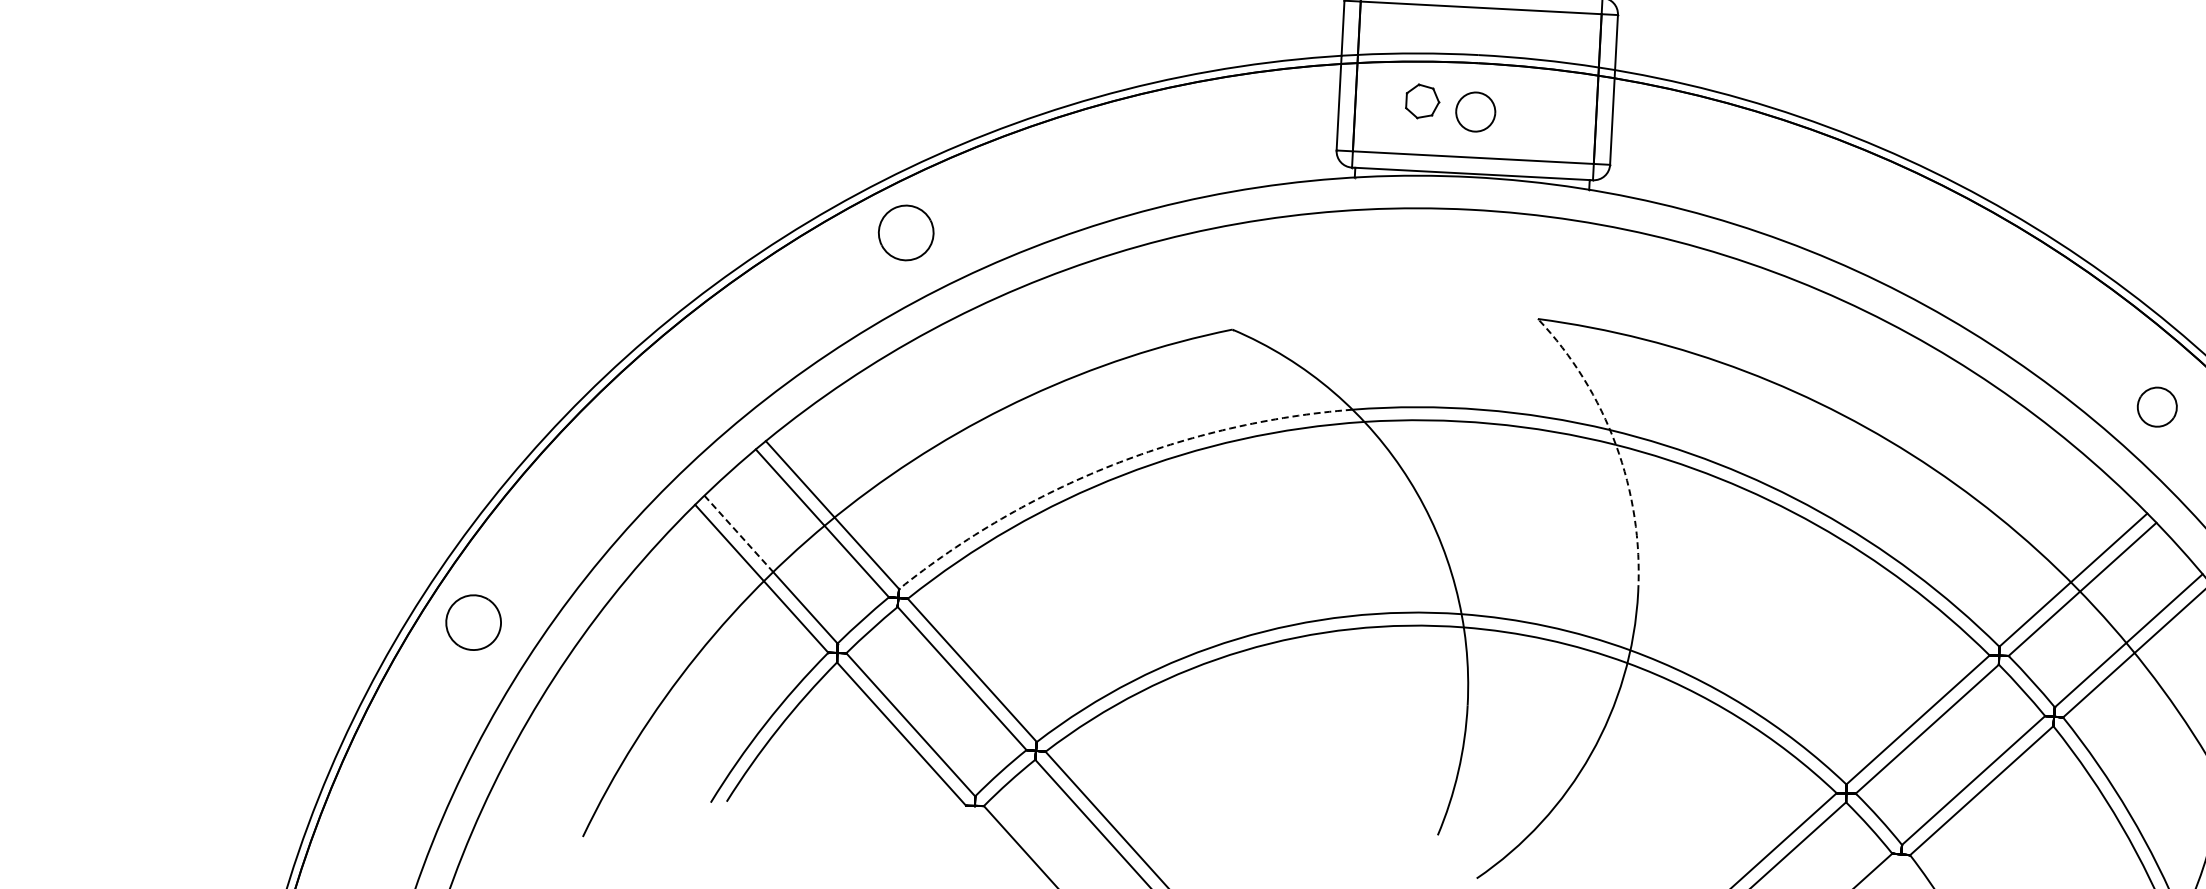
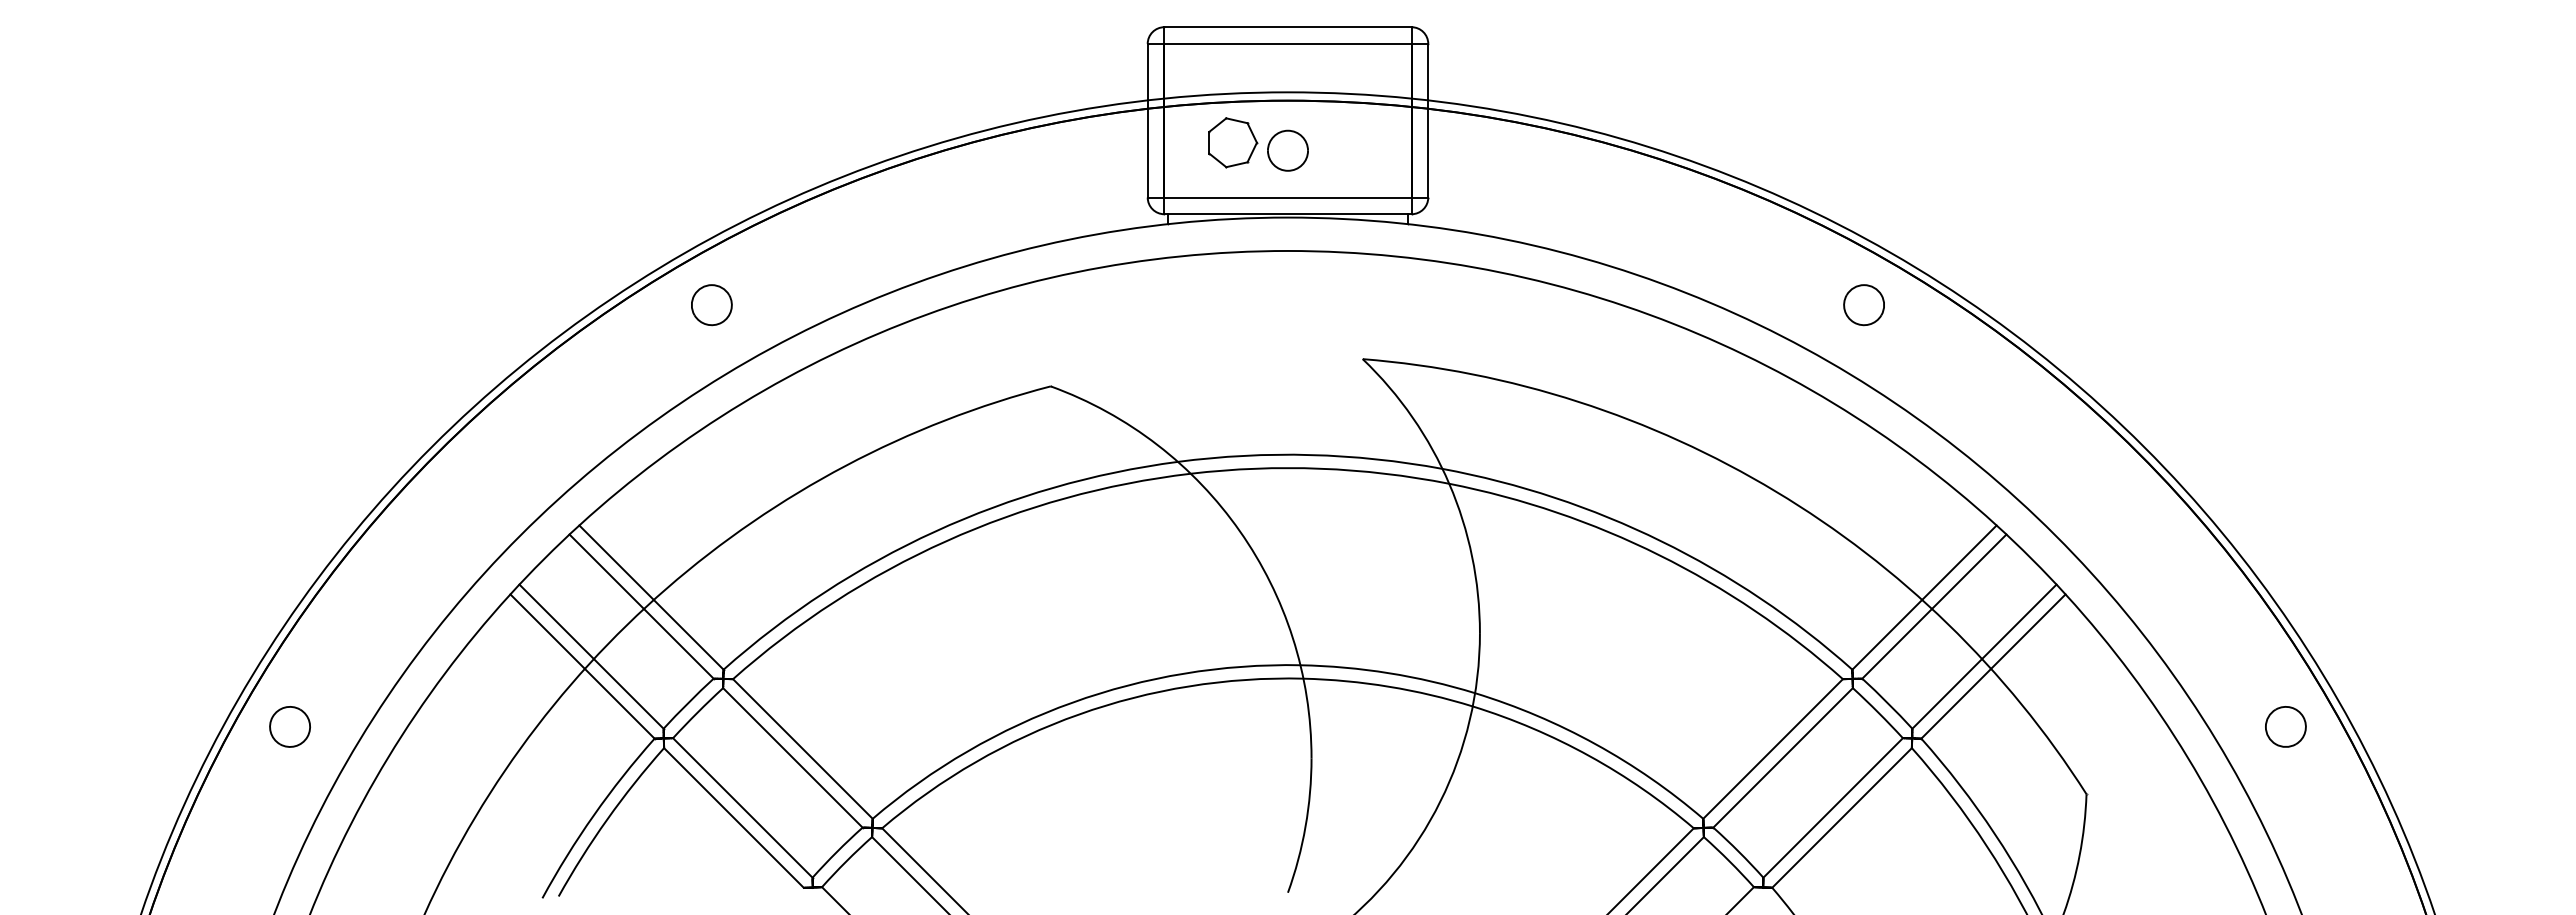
part: (1423, 101) -> (1233, 142), size x1.43
part: (905, 233) -> (711, 305), size x0.71
part: (2156, 407) -> (1863, 305), moved
arc: (1616, 445) -> (1449, 484), dashed -> solid
arc: (1112, 465) -> (935, 531), dashed -> solid
line: (738, 533) -> (556, 621), dashed -> solid
part: (473, 622) -> (289, 726), size x0.71

